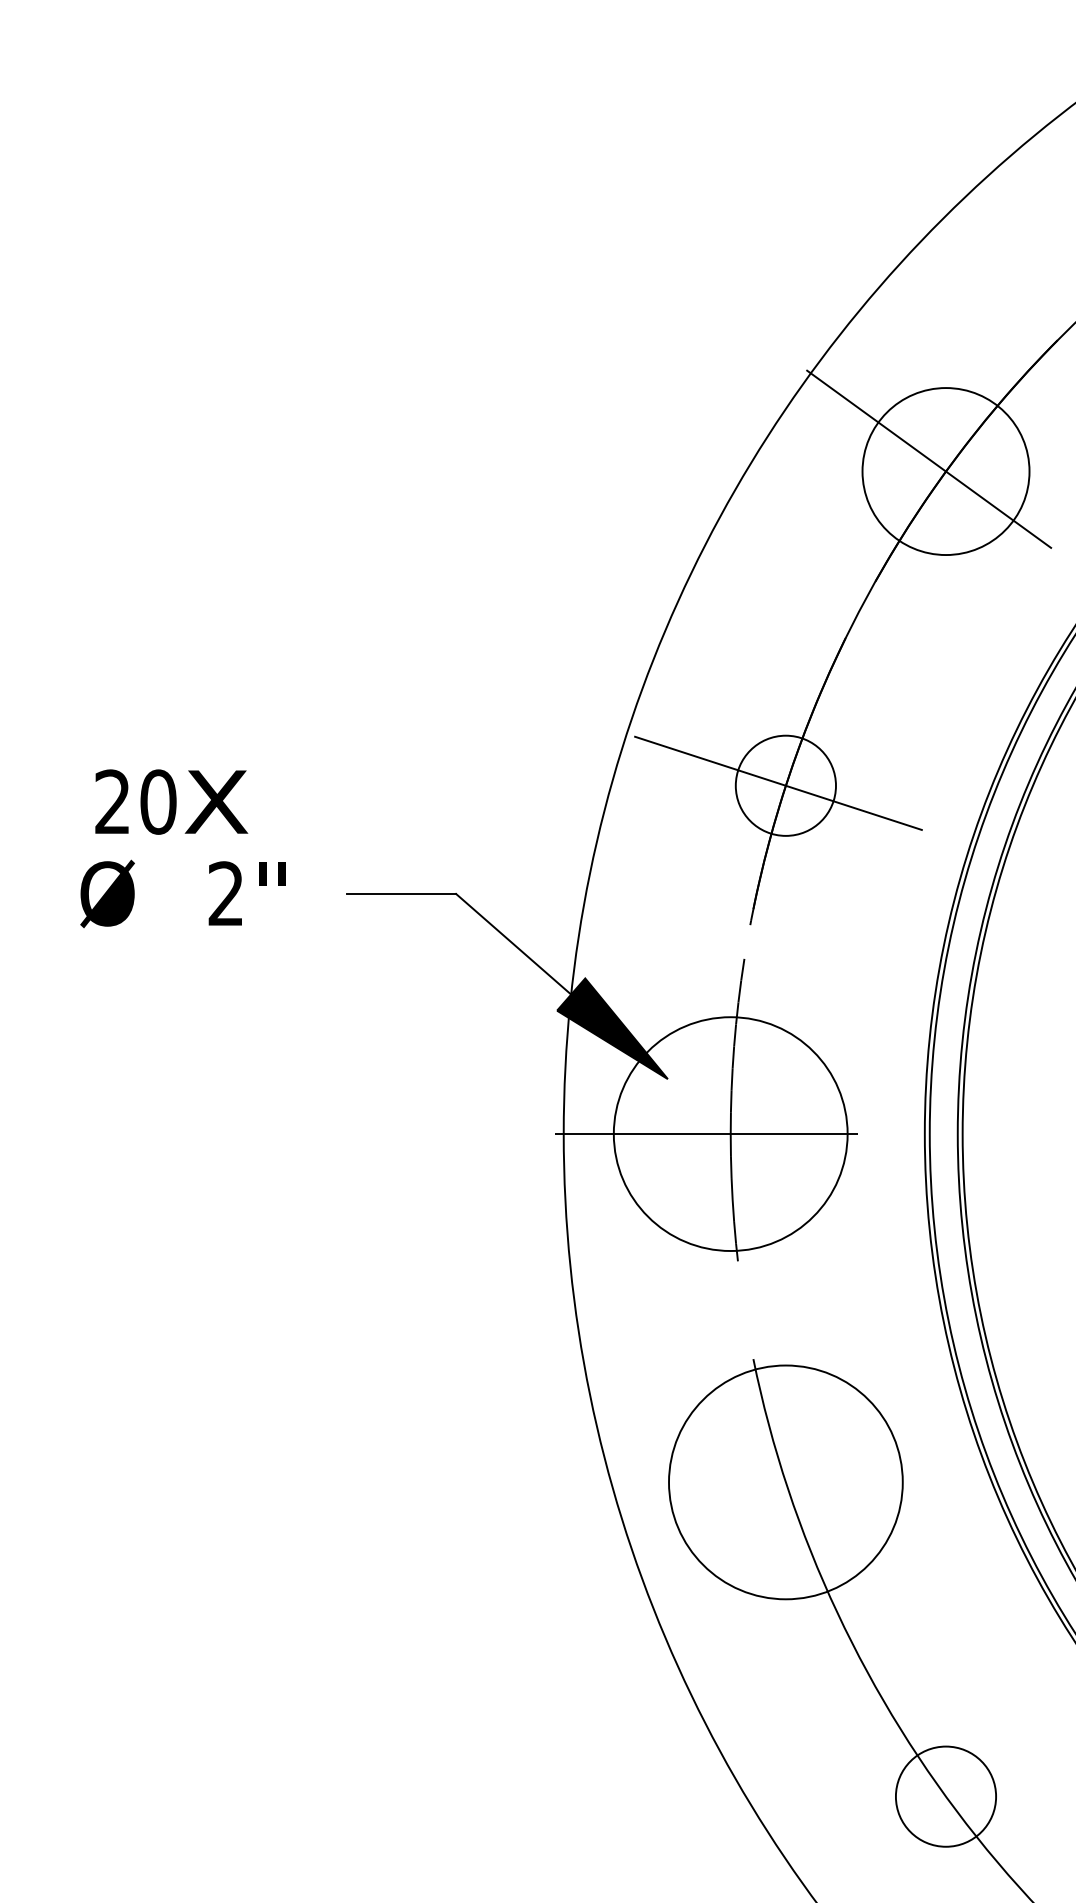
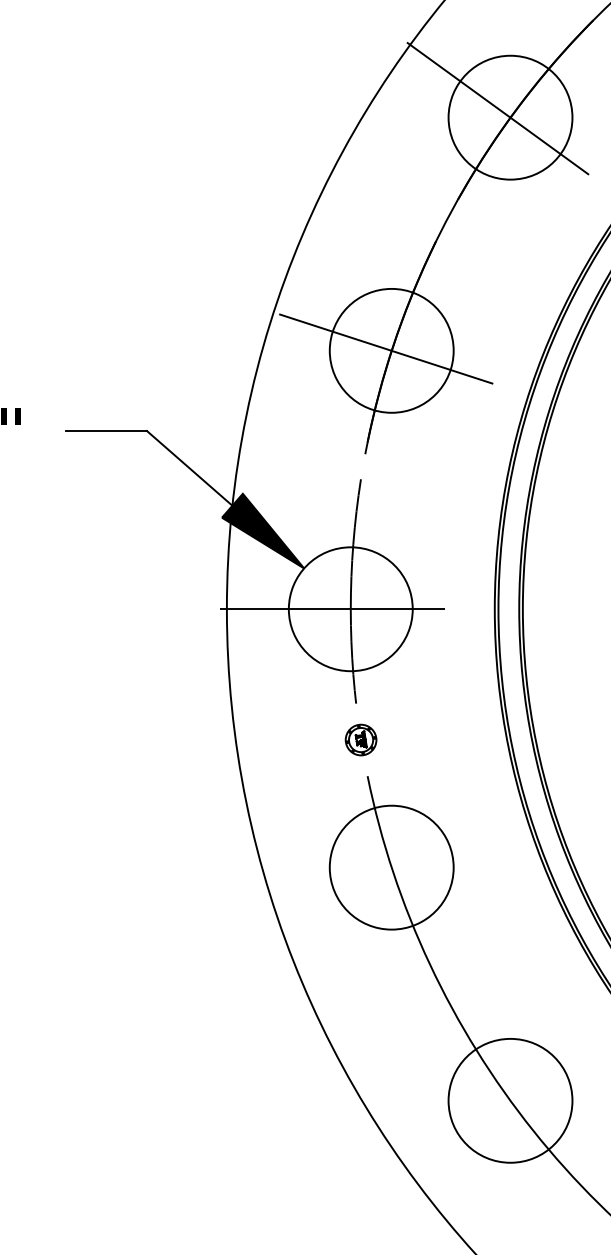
circle: (785, 785) -> (391, 350), size x1.67
circle: (730, 1133) -> (350, 608), size x0.71
part: (744, 1309) -> (361, 739), added
circle: (785, 1481) -> (391, 867), size x0.71
circle: (945, 1796) -> (510, 1100), size x1.67

